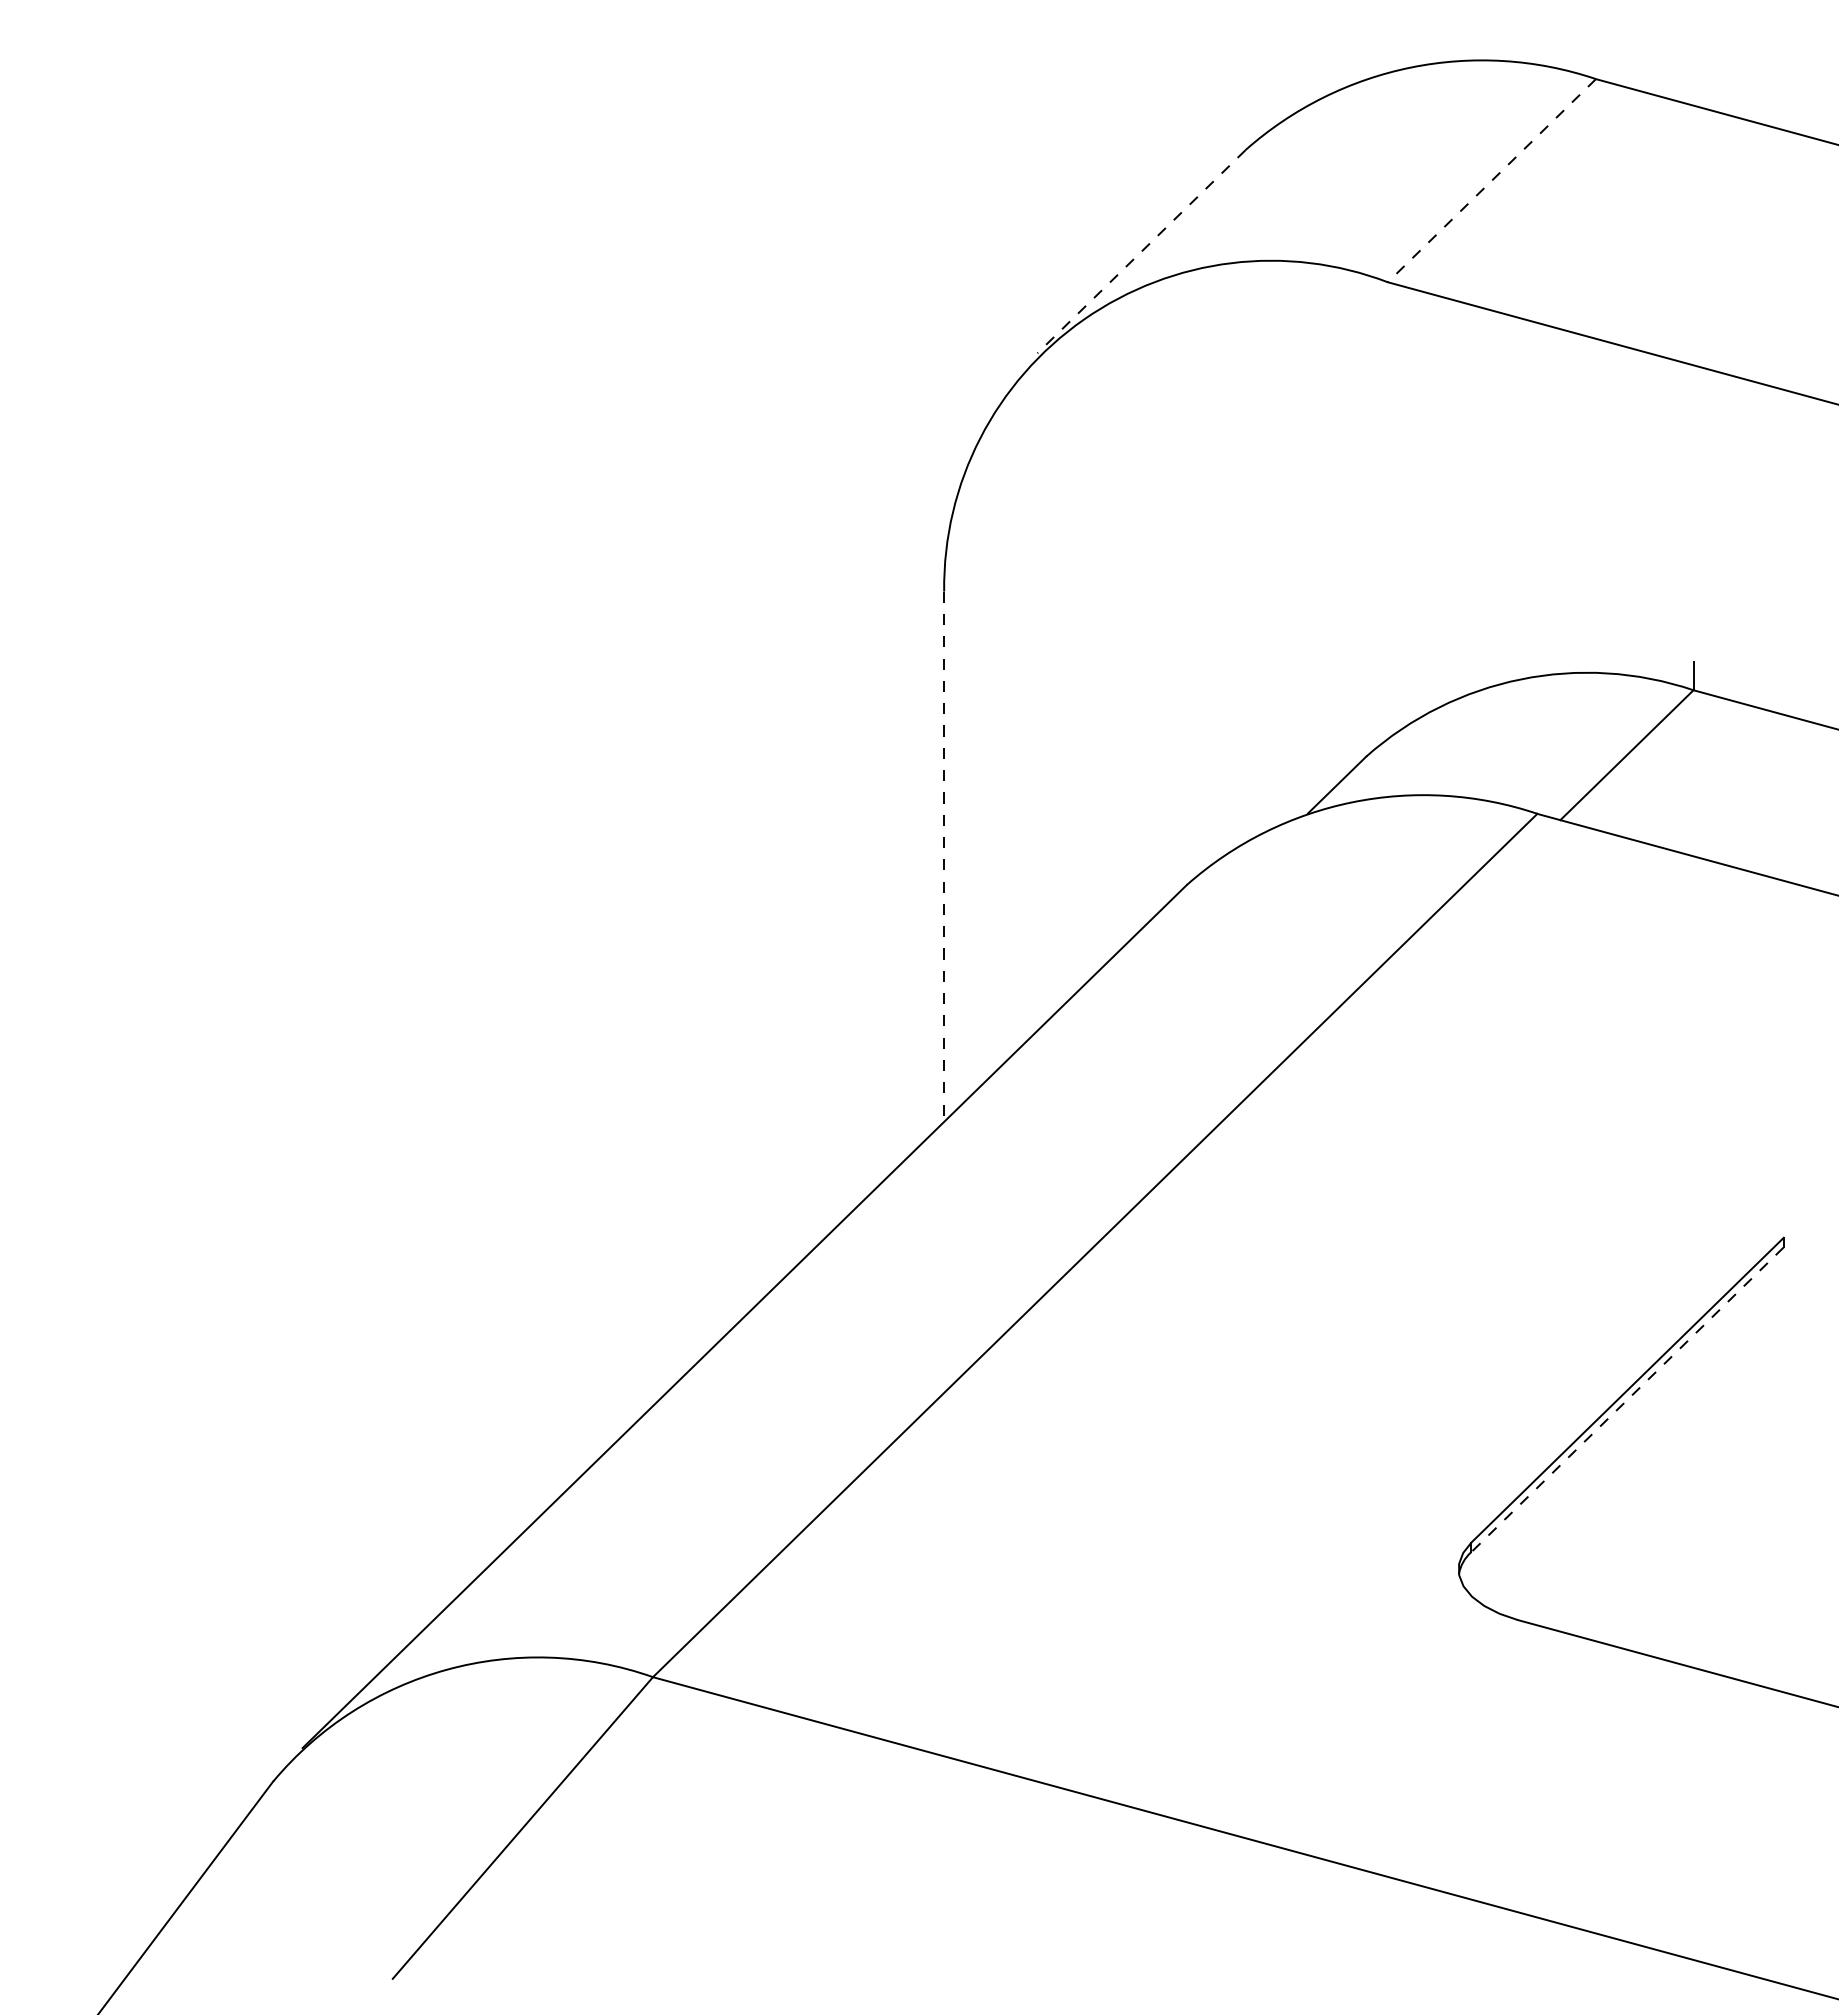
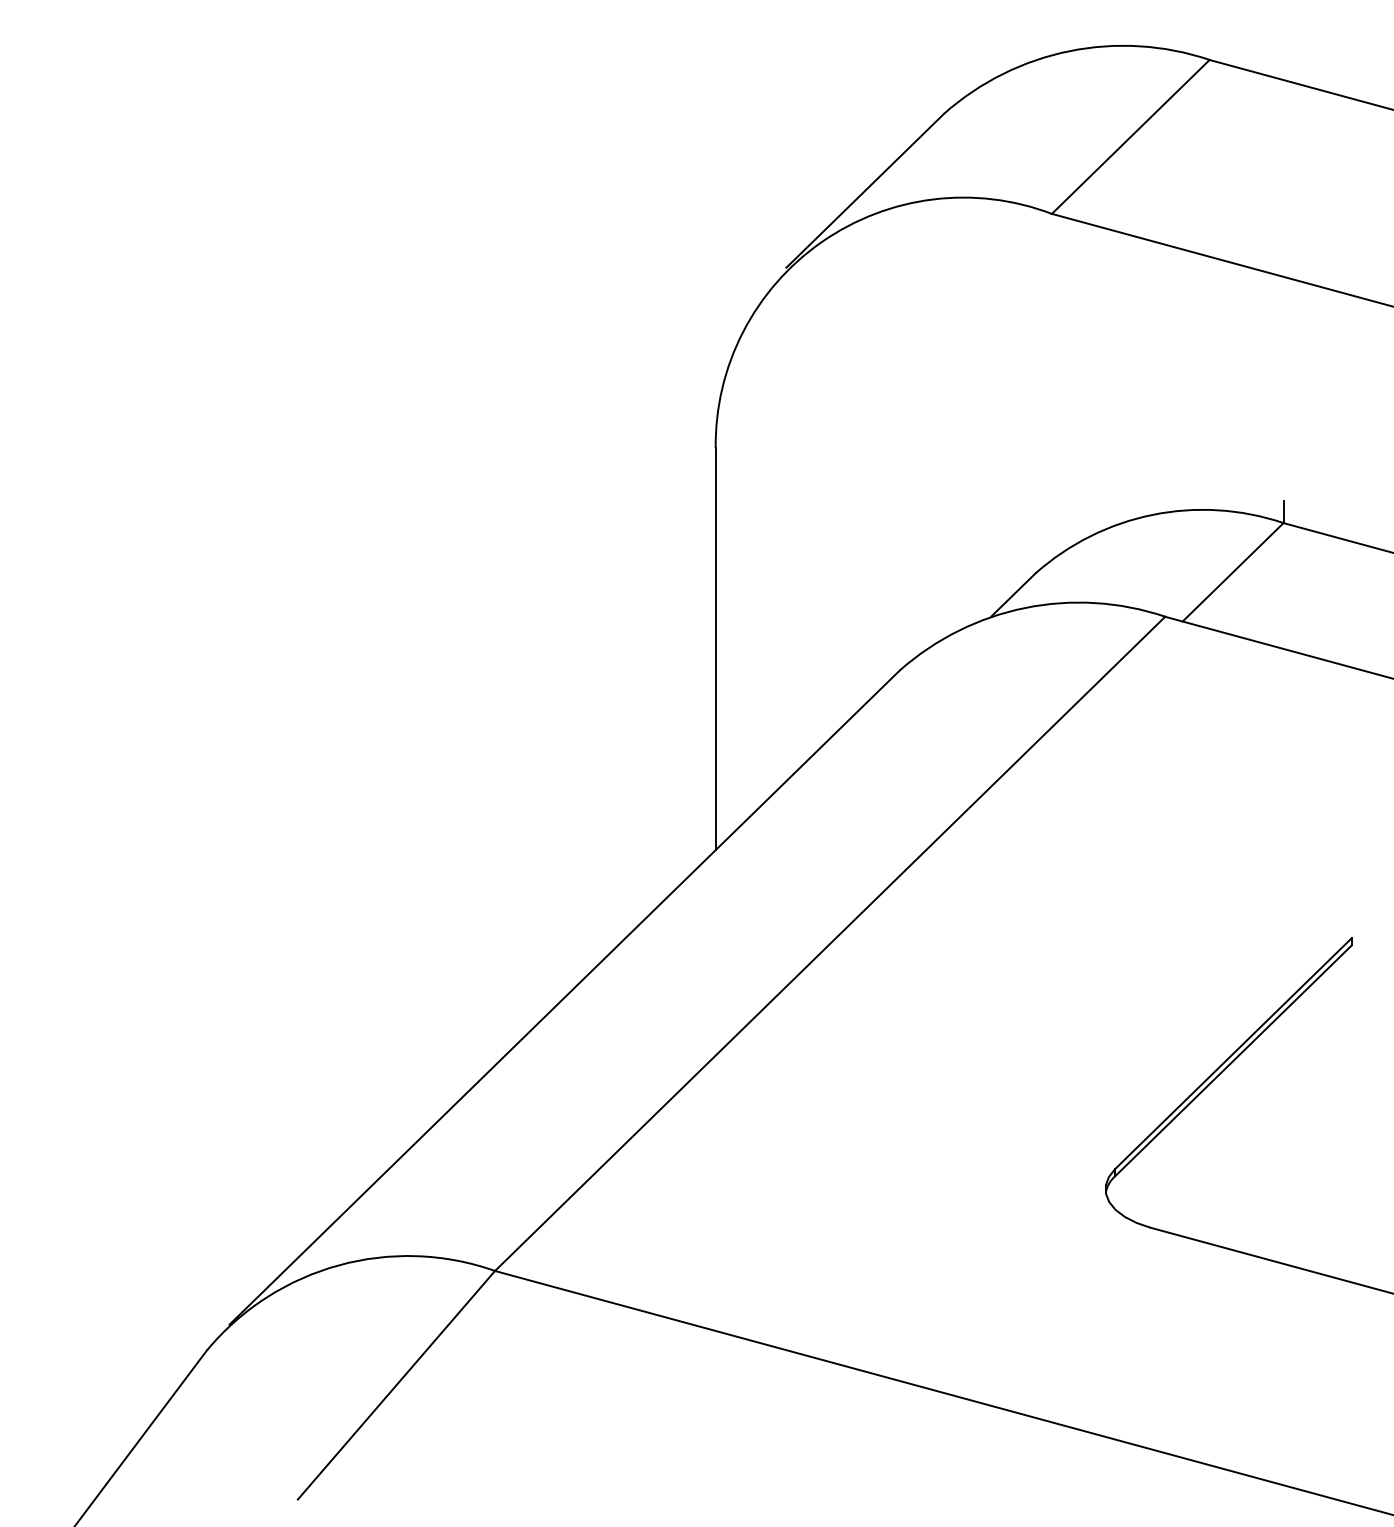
line: (1491, 181) -> (1130, 137), dashed -> solid
line: (1141, 252) -> (865, 191), dashed -> solid
line: (944, 857) -> (715, 649), dashed -> solid
line: (1627, 1400) -> (1233, 1061), dashed -> solid

